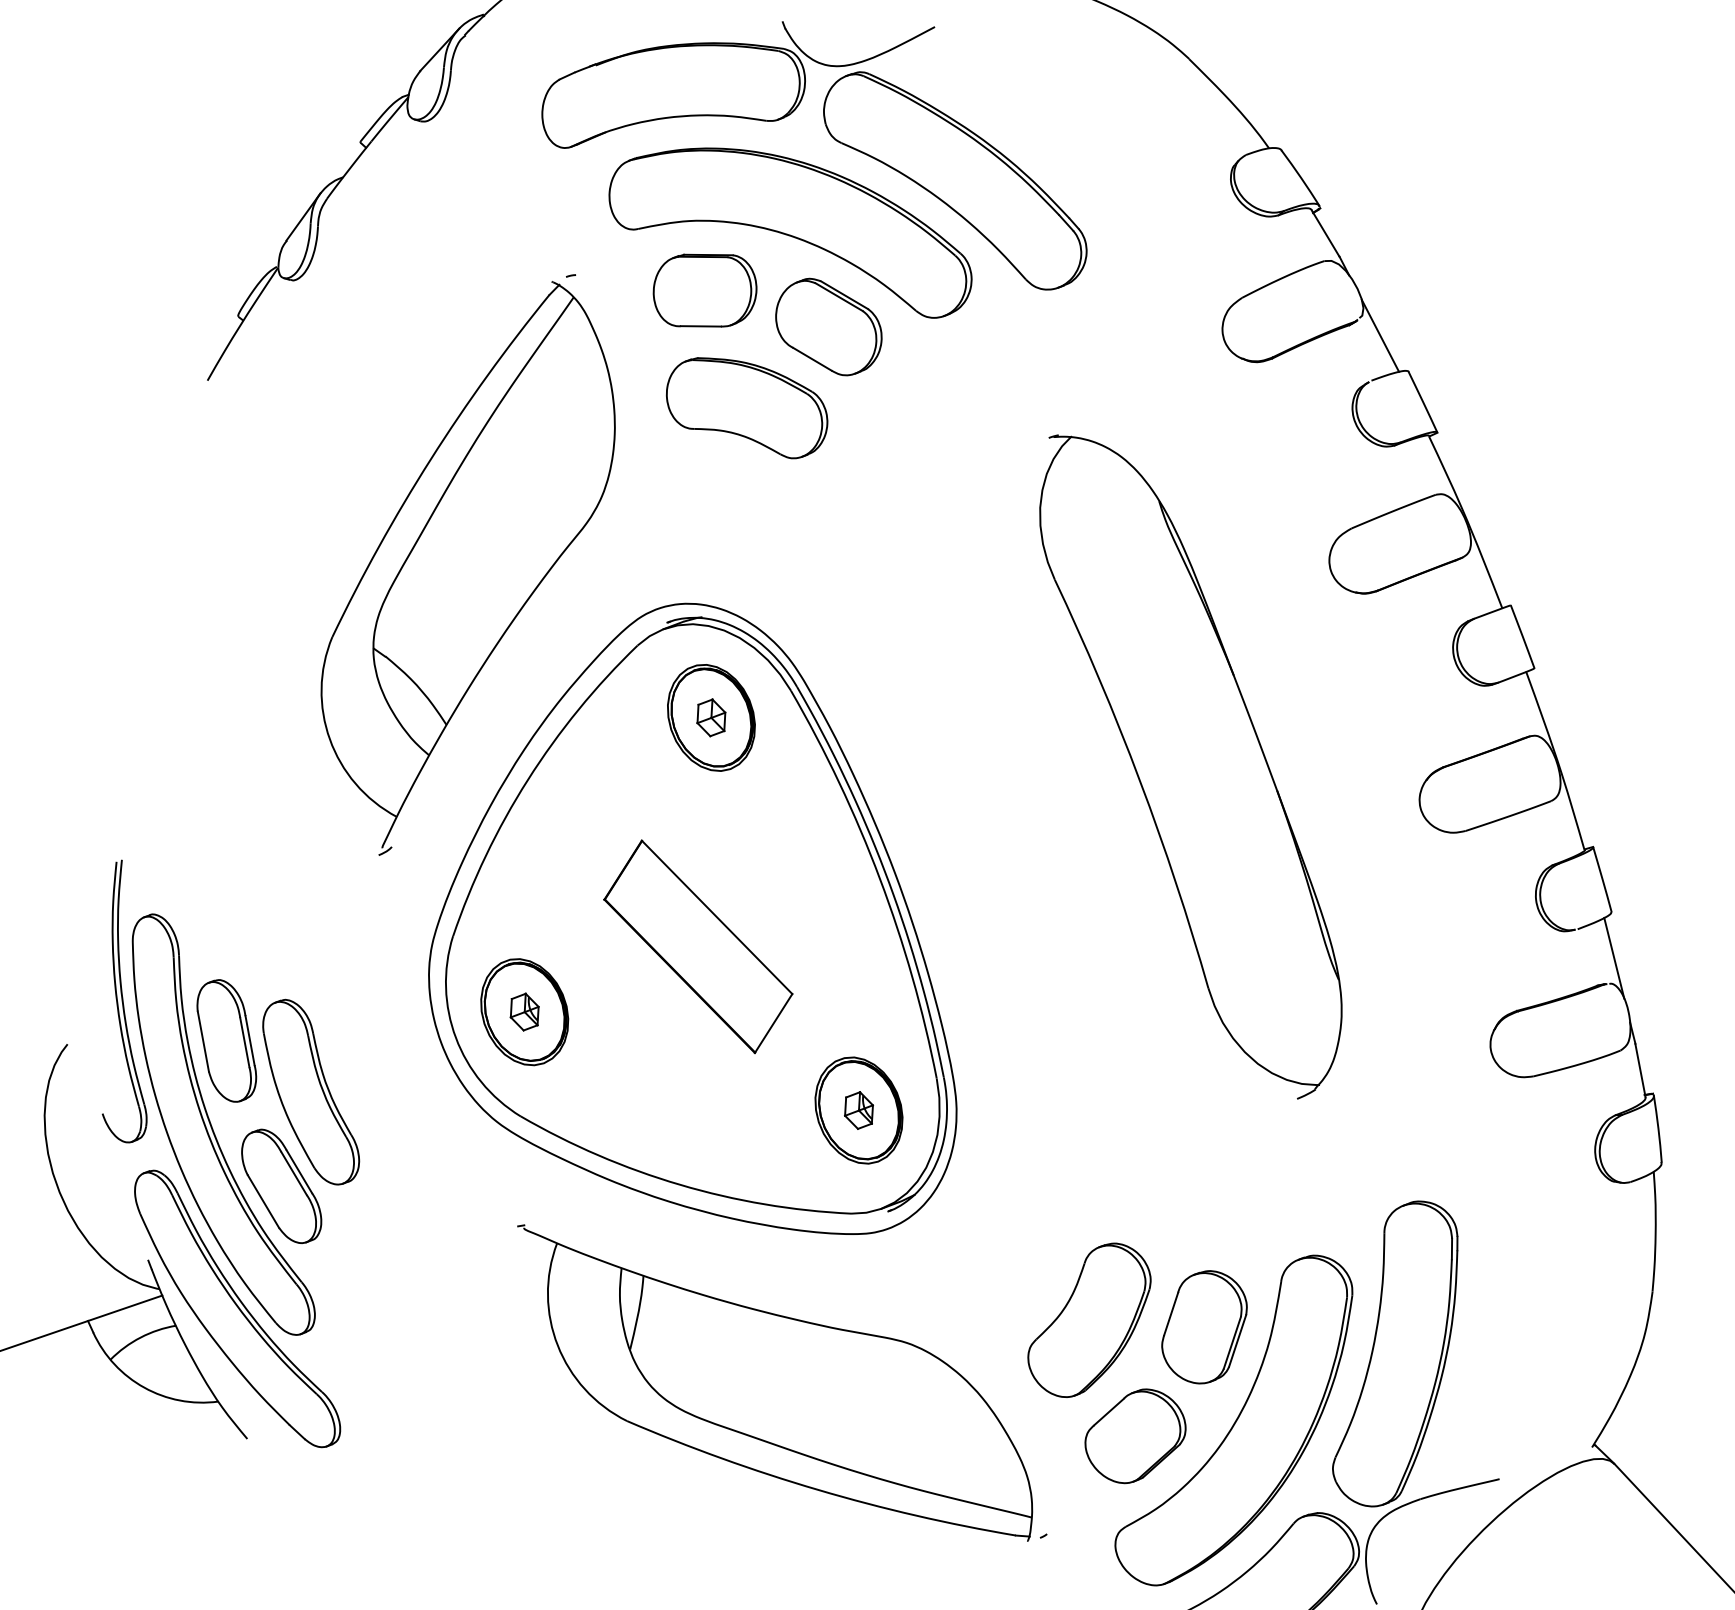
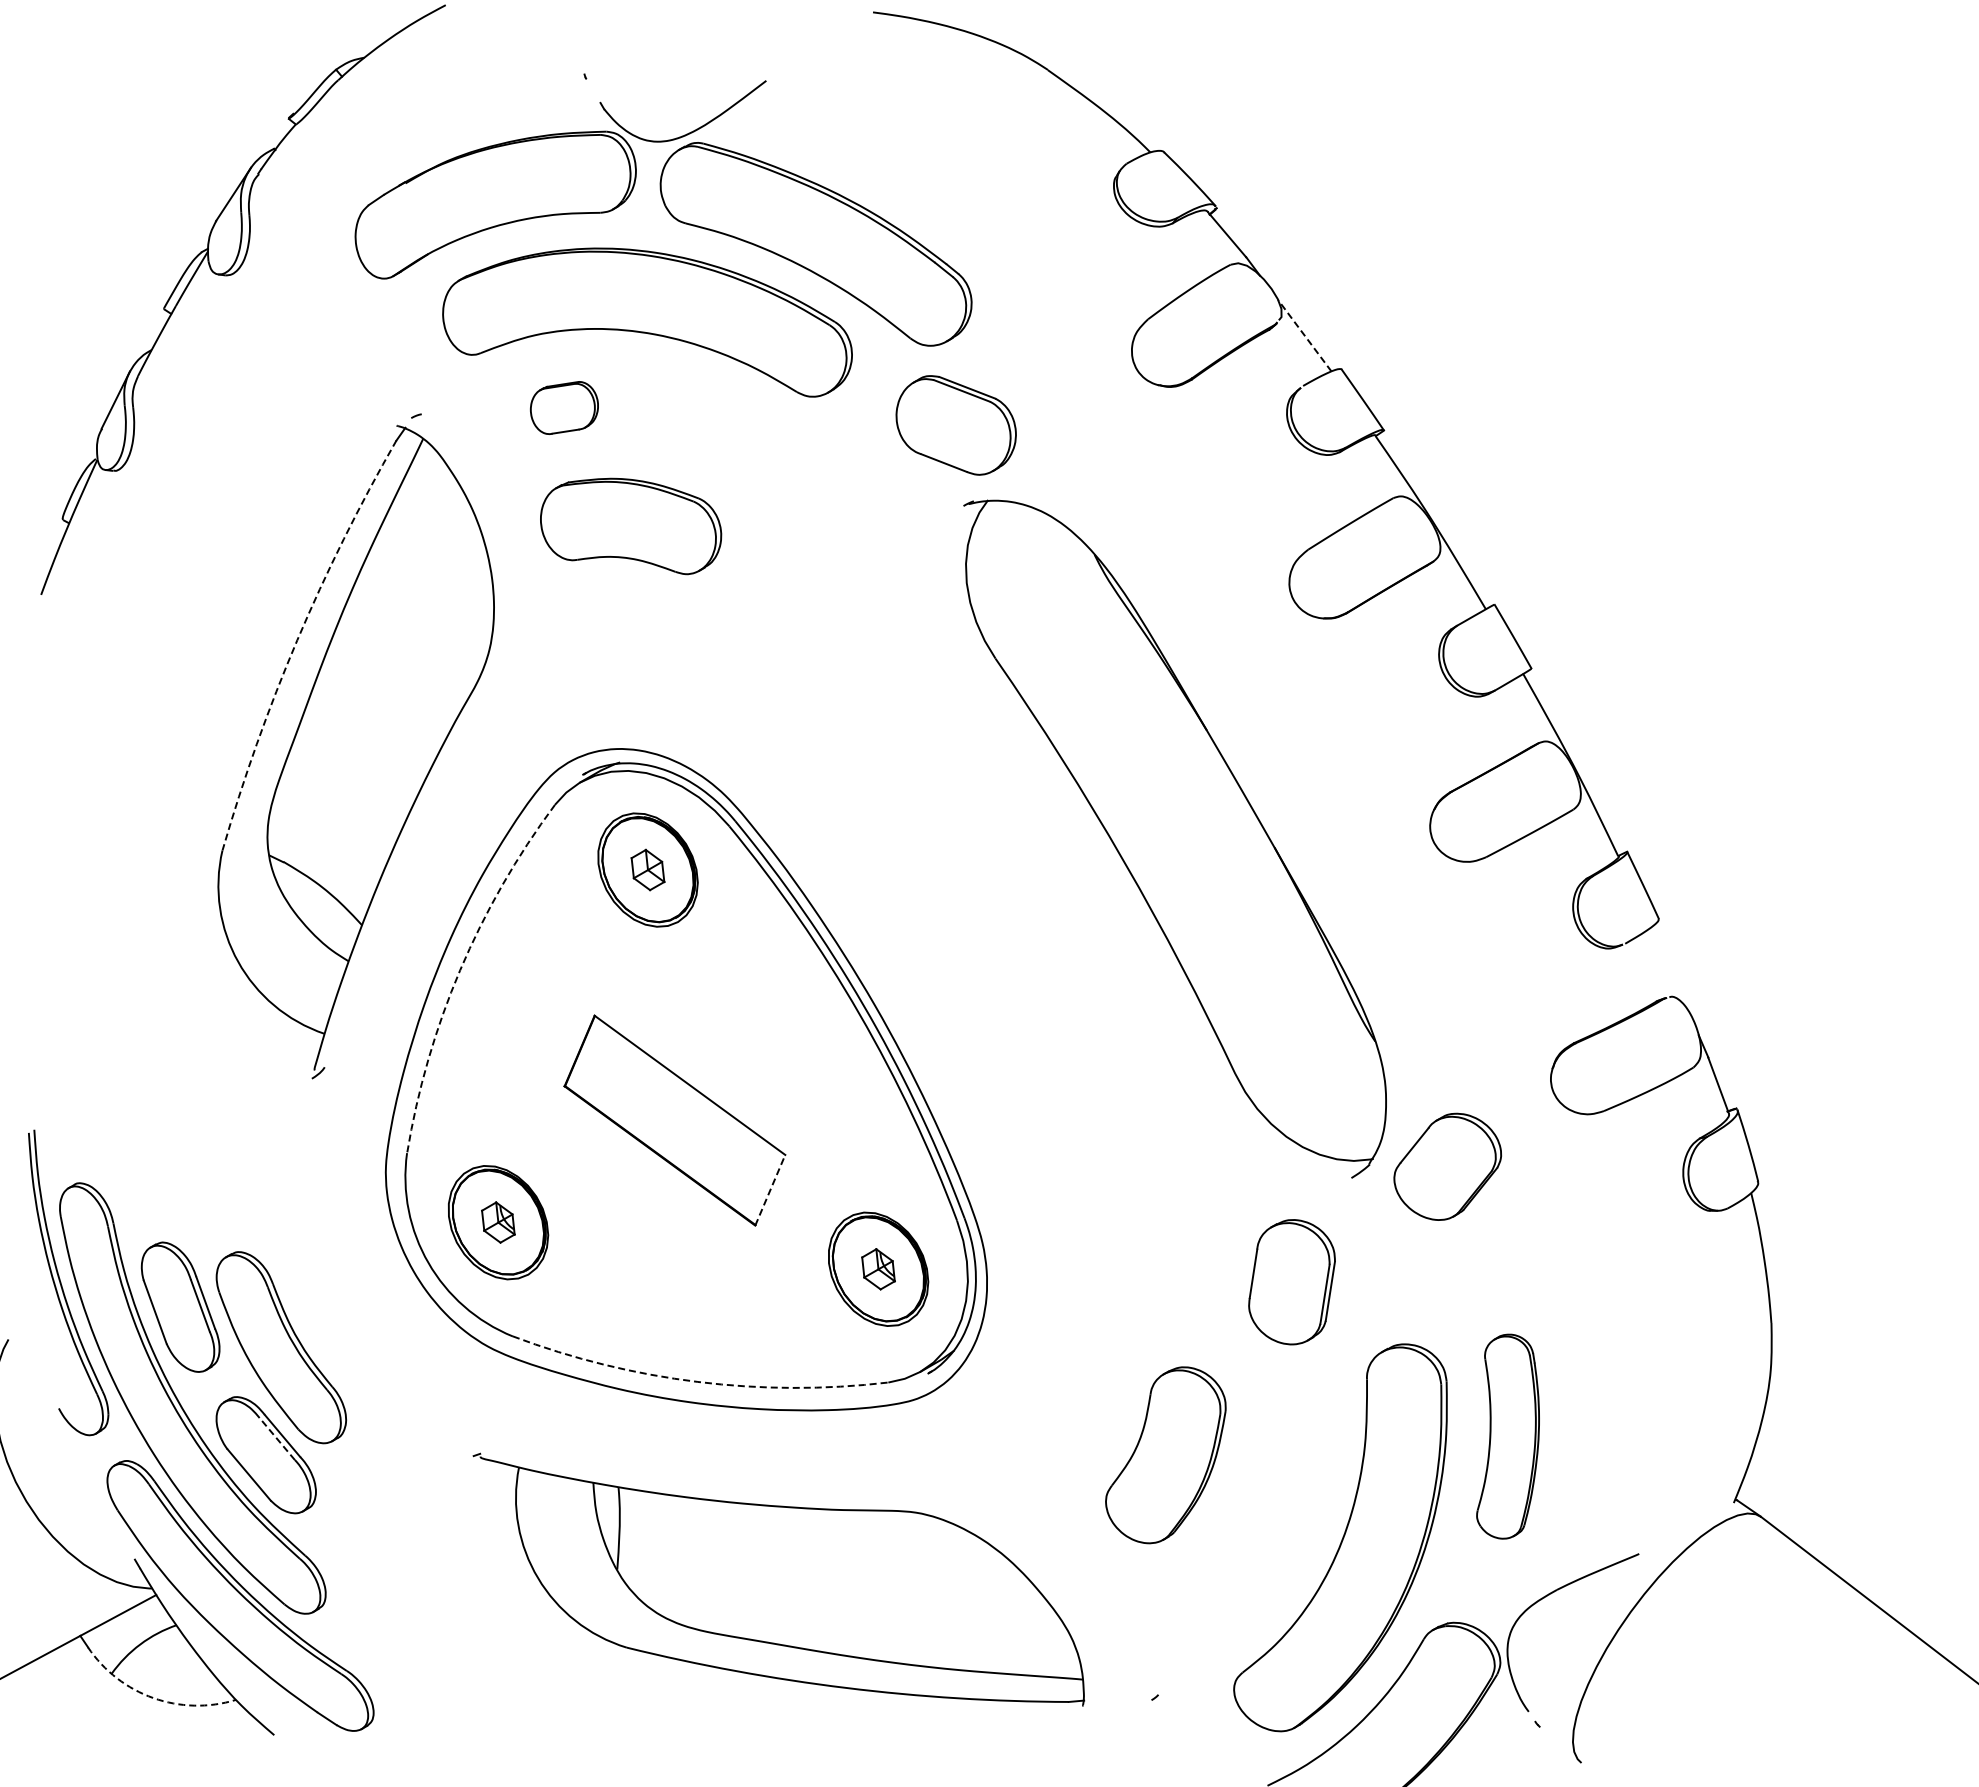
part: (705, 290) -> (564, 407), size x0.6
part: (828, 327) -> (955, 425), moved
line: (1380, 335) -> (1304, 335), solid -> dashed
arc: (430, 459) -> (297, 640), solid -> dashed
arc: (528, 780) -> (460, 970), solid -> dashed
line: (1613, 958) -> (1669, 968), removed
line: (773, 1022) -> (770, 1189), solid -> dashed
line: (293, 1172) -> (276, 1438), solid -> dashed
arc: (679, 1184) -> (697, 1381), solid -> dashed
part: (1204, 1327) -> (1291, 1282), moved
part: (1398, 1354) -> (1507, 1436), size x0.6
part: (773, 1382) -> (778, 1579), moved
arc: (144, 1388) -> (153, 1698), solid -> dashed
part: (1135, 1435) -> (1447, 1166), moved

